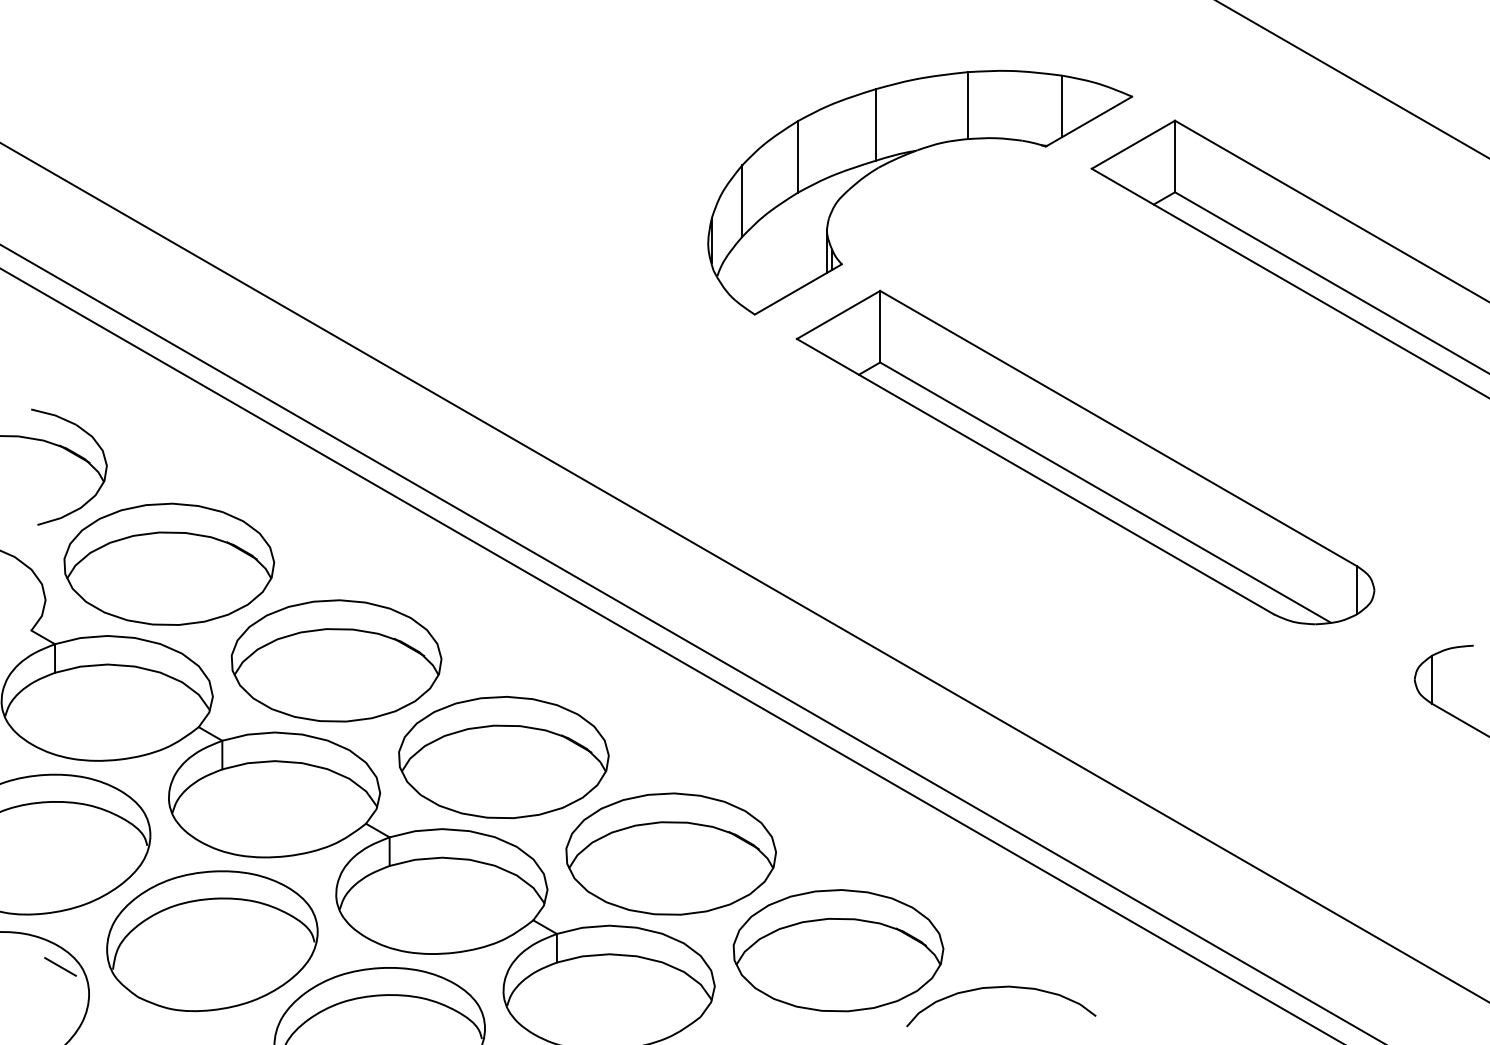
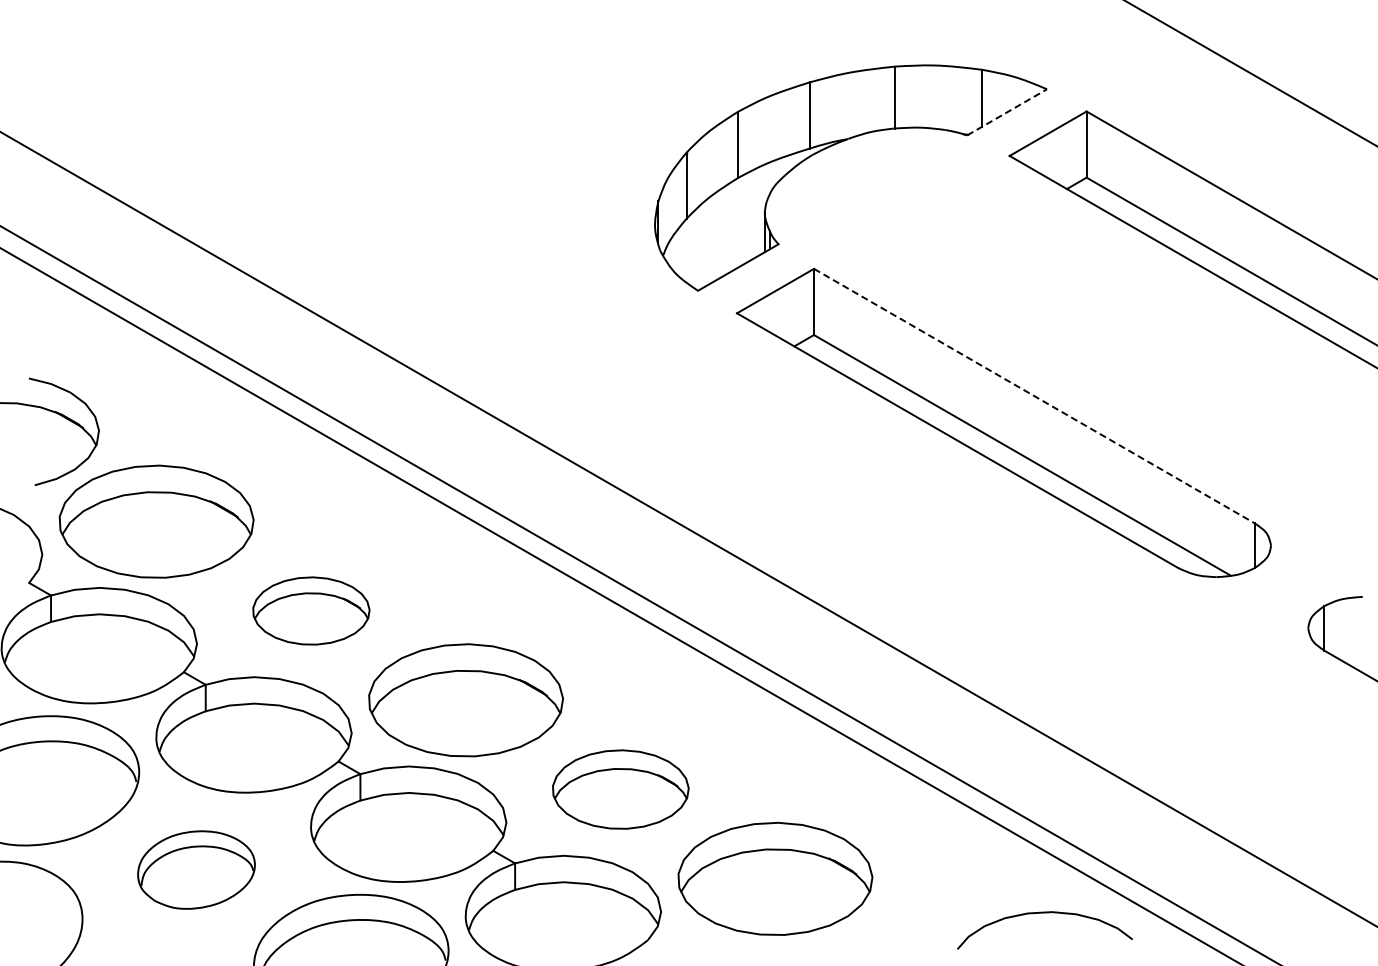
line: (1089, 121) -> (1007, 112), solid -> dashed
line: (1118, 428) -> (1034, 396), solid -> dashed
part: (336, 660) -> (311, 610), size x0.6
part: (670, 853) -> (620, 789), size x0.7
part: (212, 940) -> (196, 869), size x0.6
line: (59, 966) -> (55, 893), removed
part: (1000, 988) -> (1044, 913), moved

